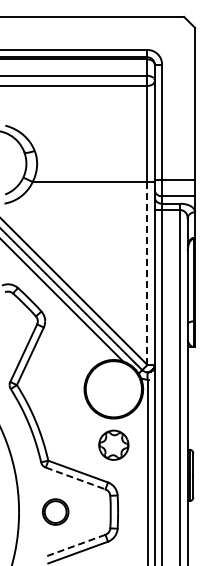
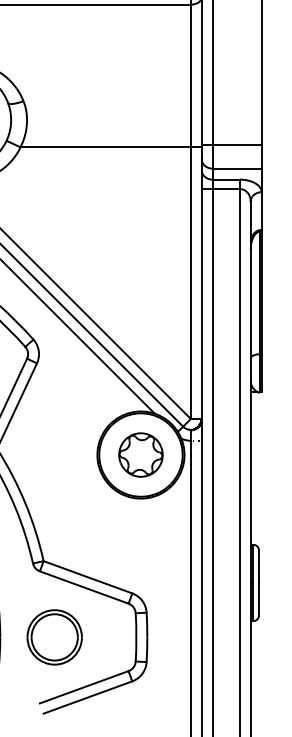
line: (147, 273) -> (190, 283), dashed -> solid
part: (113, 444) -> (140, 453), moved
line: (75, 478) -> (84, 587), dashed -> solid
part: (55, 511) -> (54, 636), size x1.43
line: (75, 545) -> (84, 686), dashed -> solid

